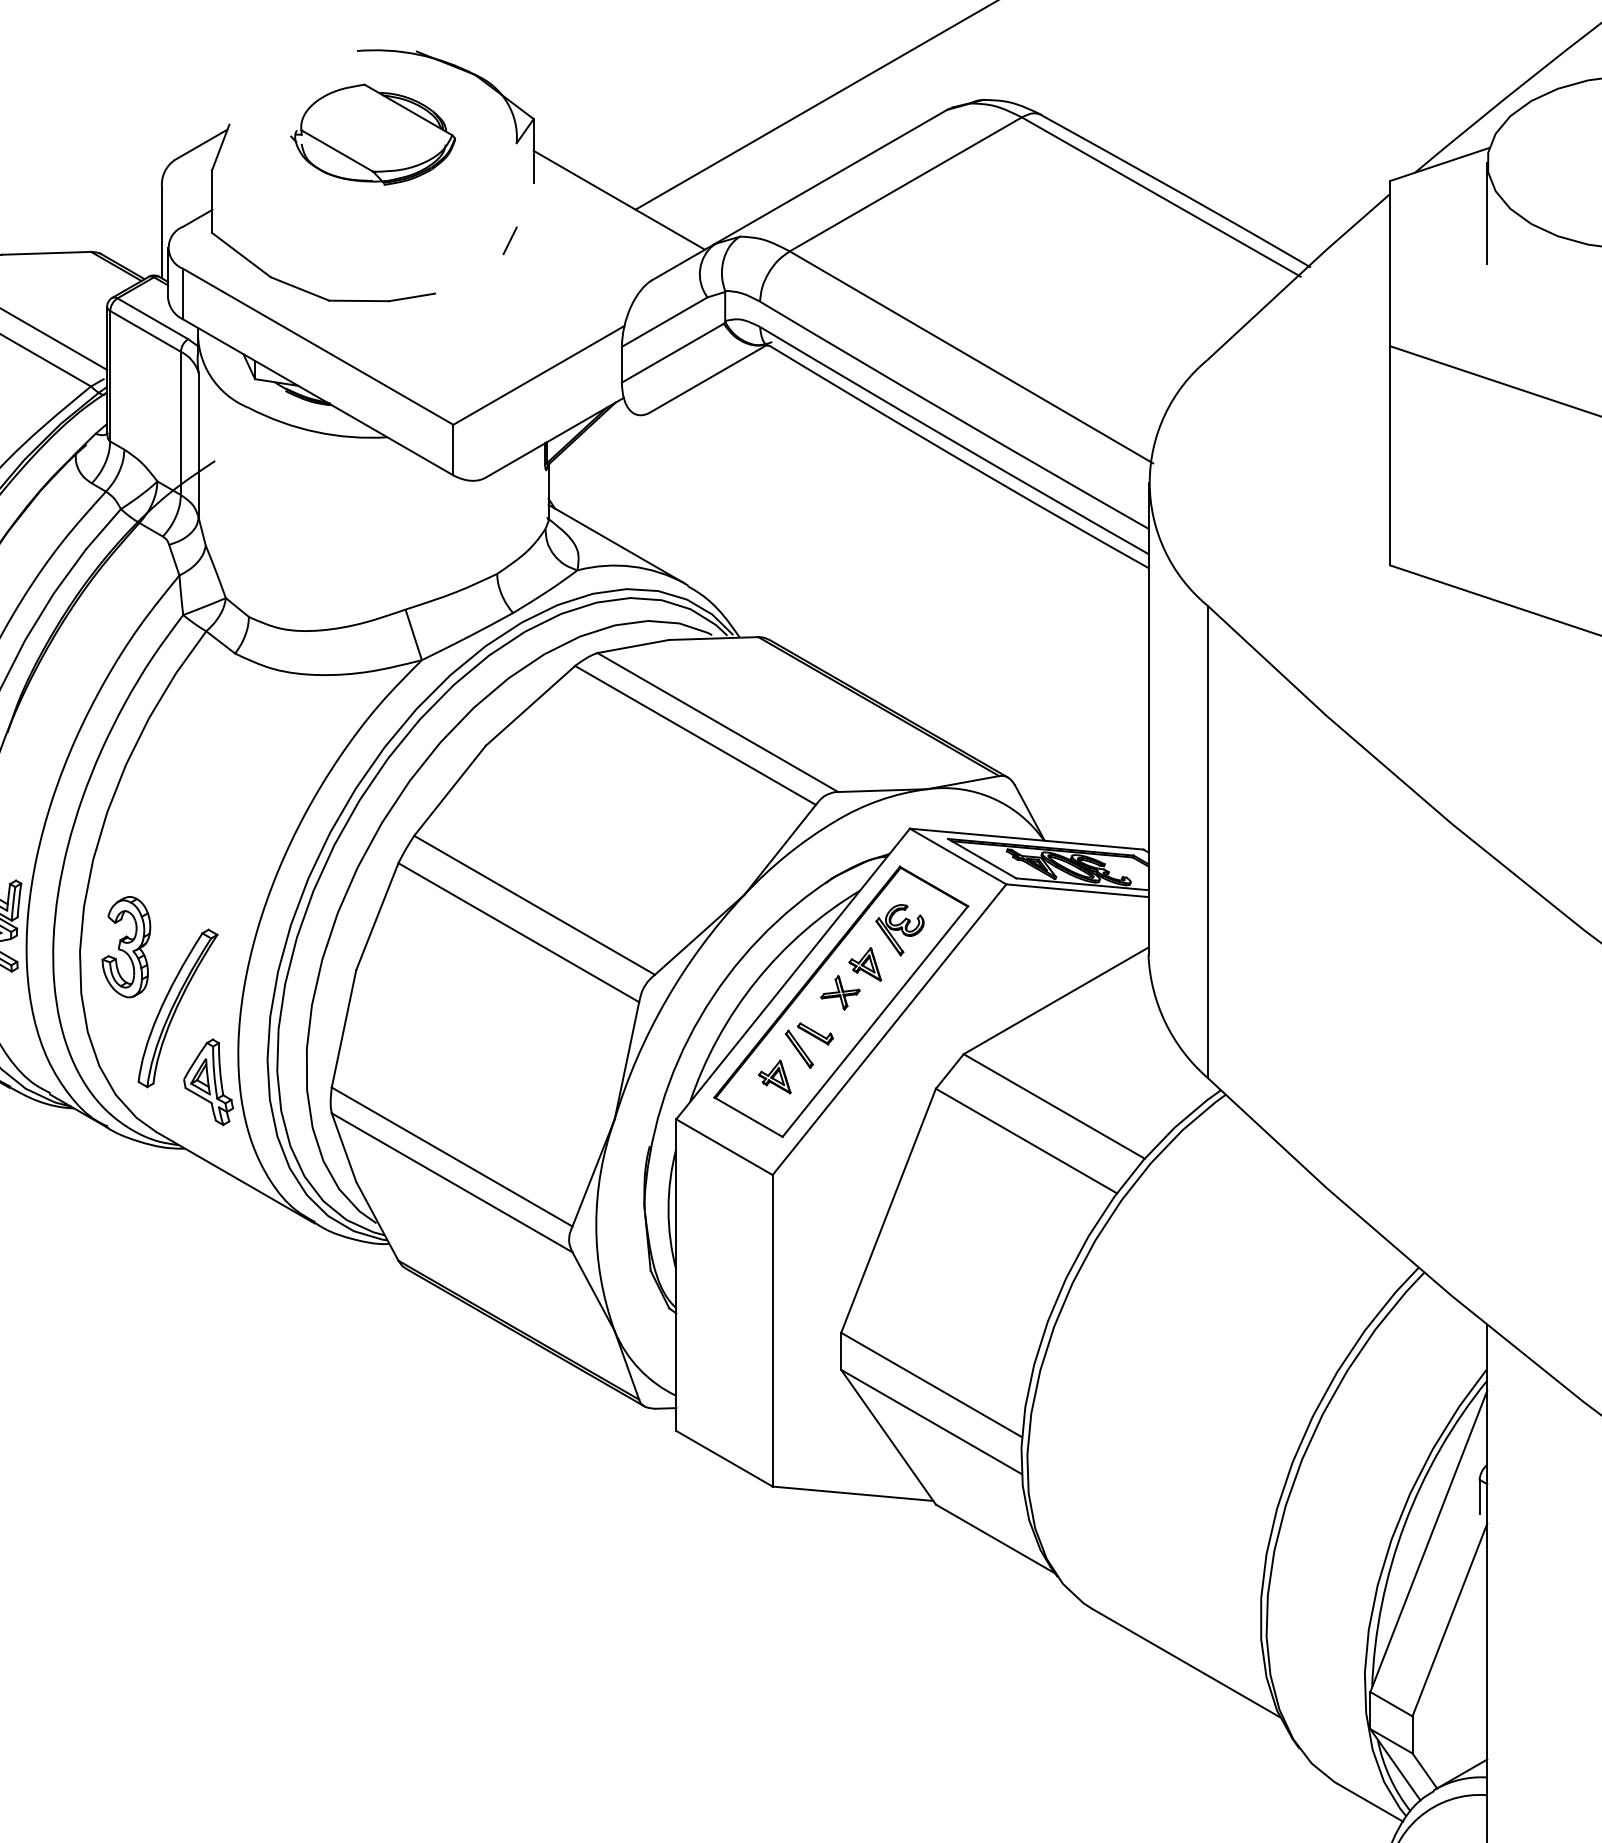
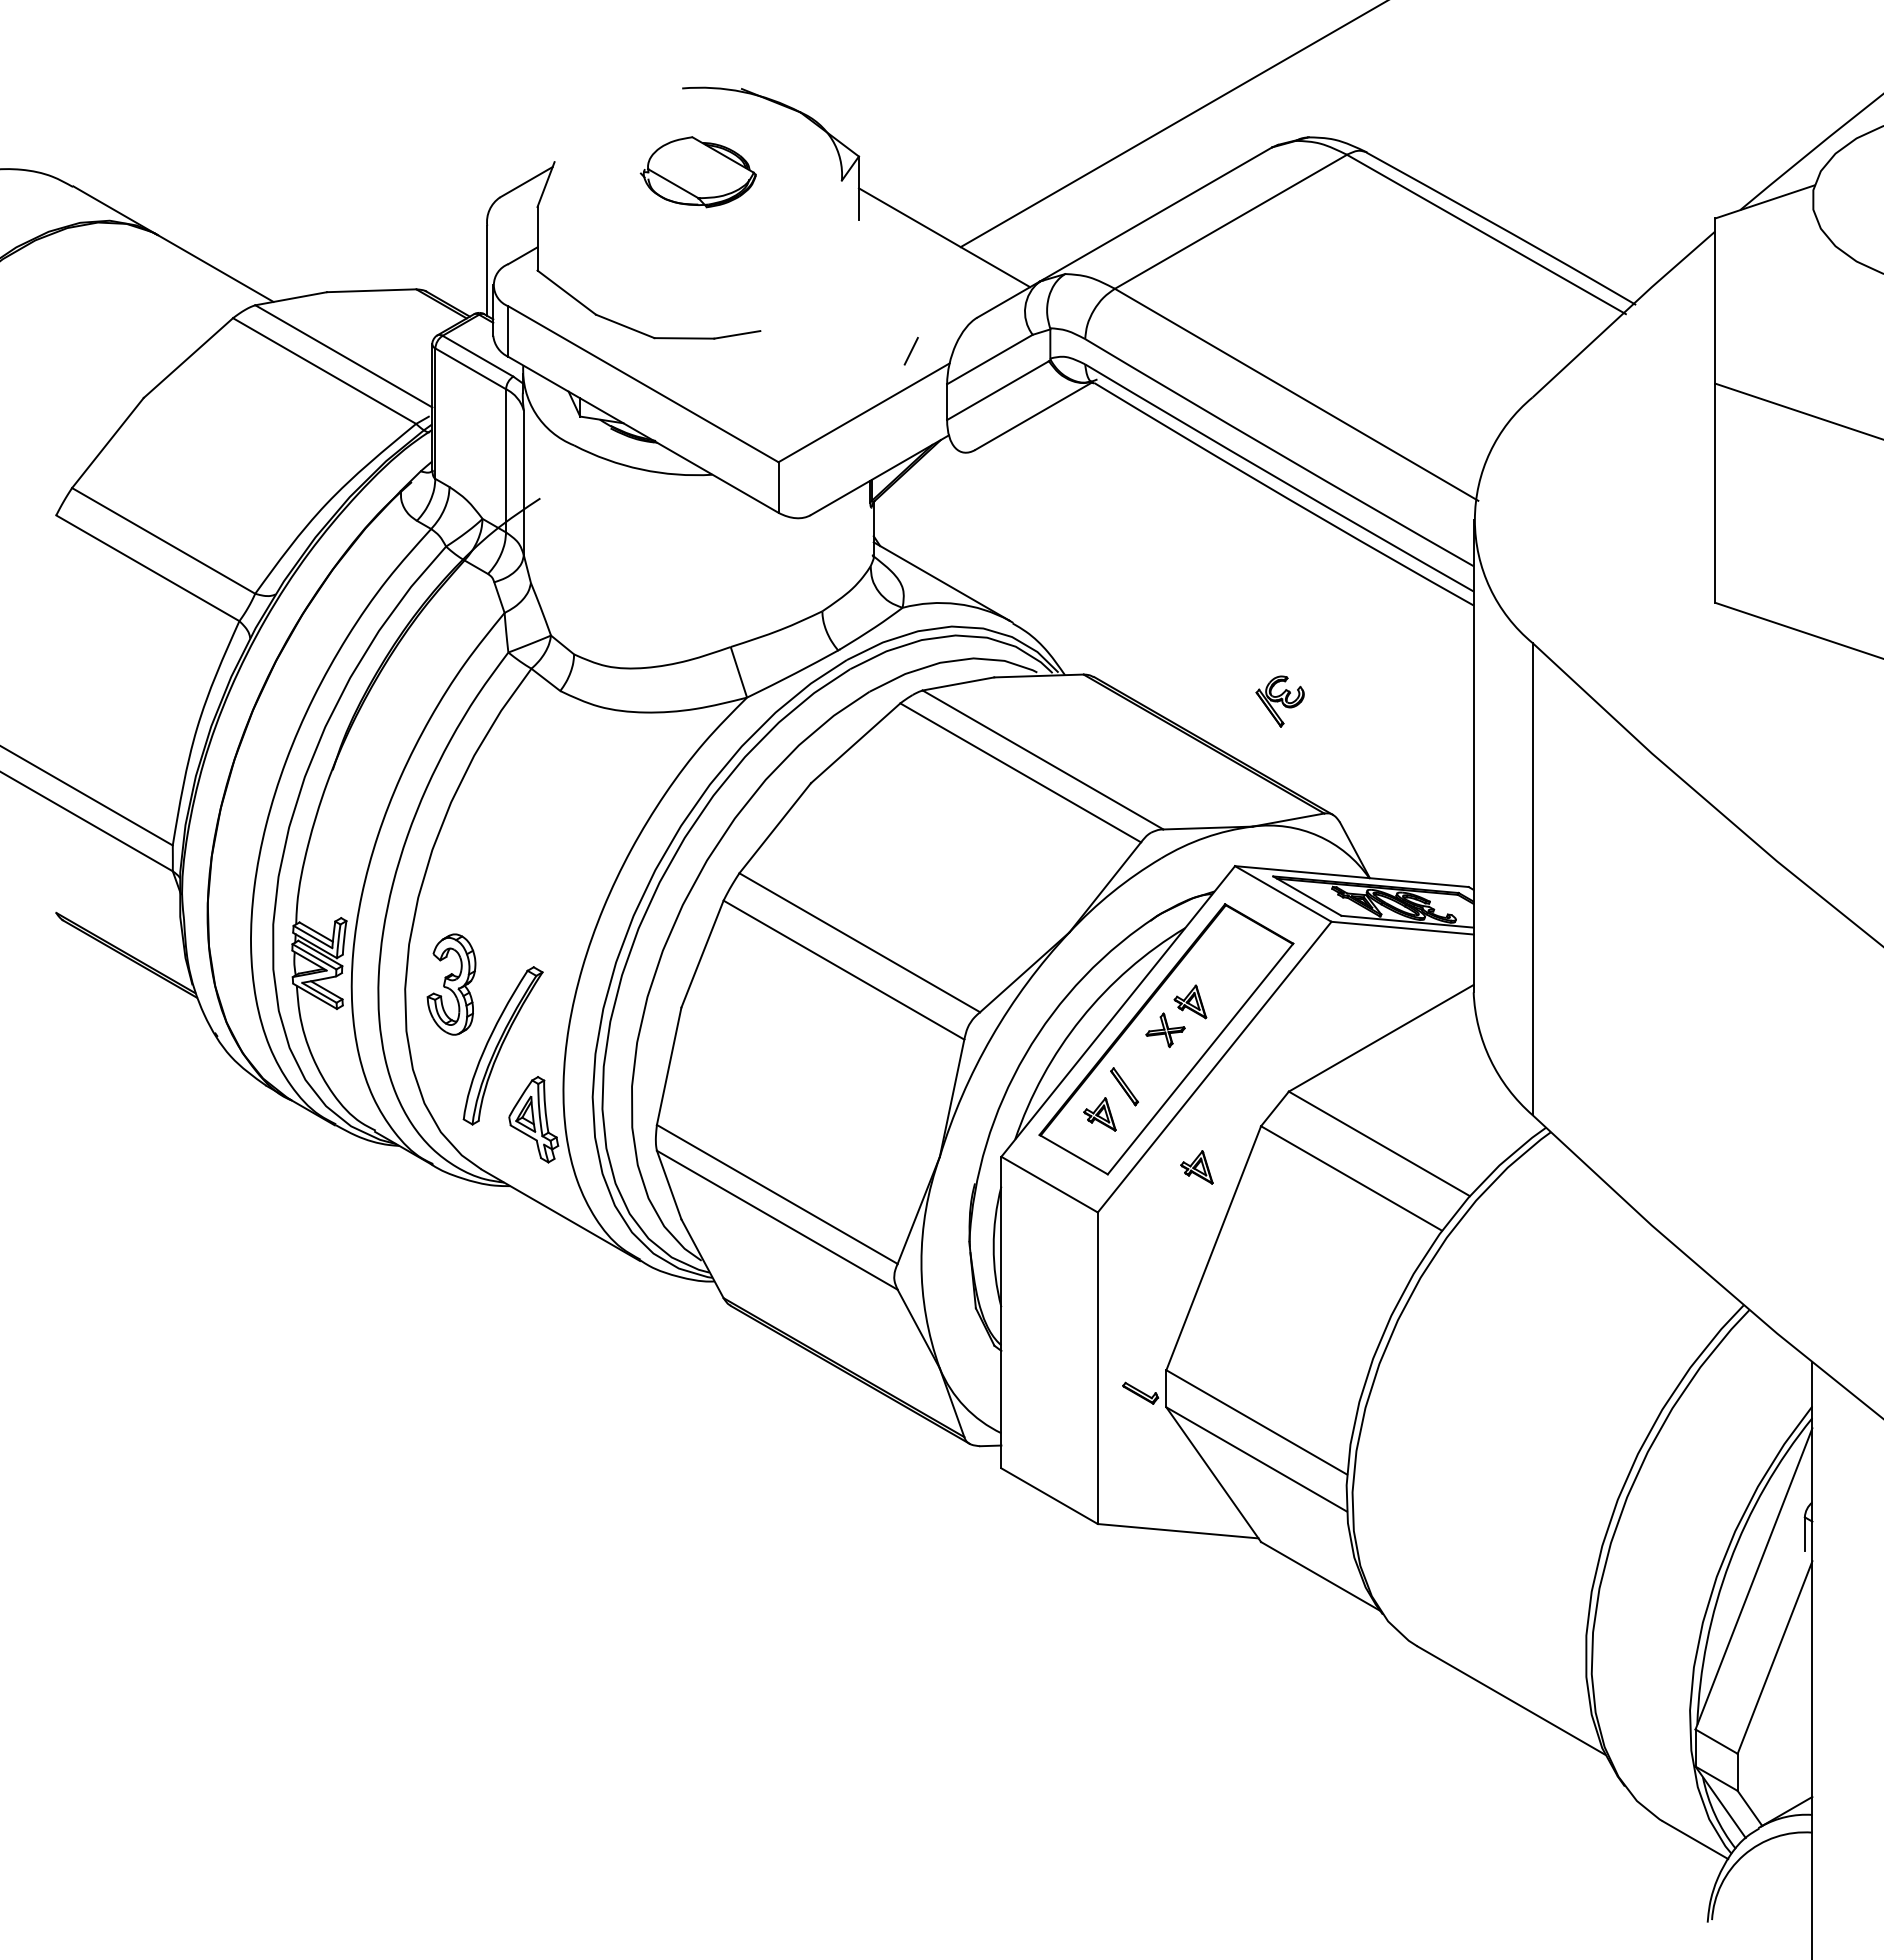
part: (373, 135) -> (698, 172), size x0.7
line: (1487, 213) -> (1812, 250), removed
line: (509, 241) -> (910, 351), moved
part: (899, 930) -> (1279, 701), moved
part: (815, 1033) -> (1140, 1392), moved
part: (871, 1130) -> (1196, 1167), added

